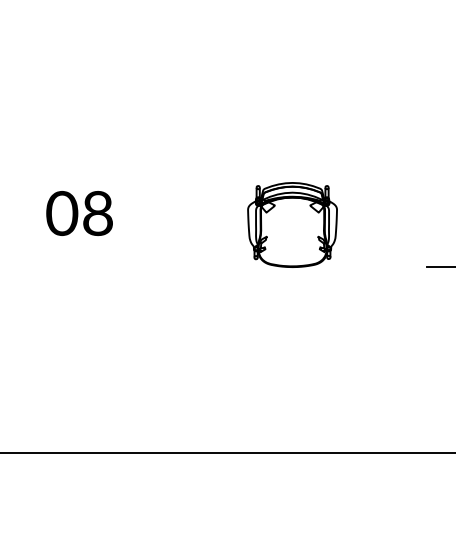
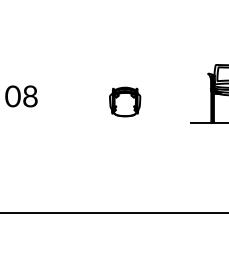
part: (291, 223) -> (124, 101), size x0.7

